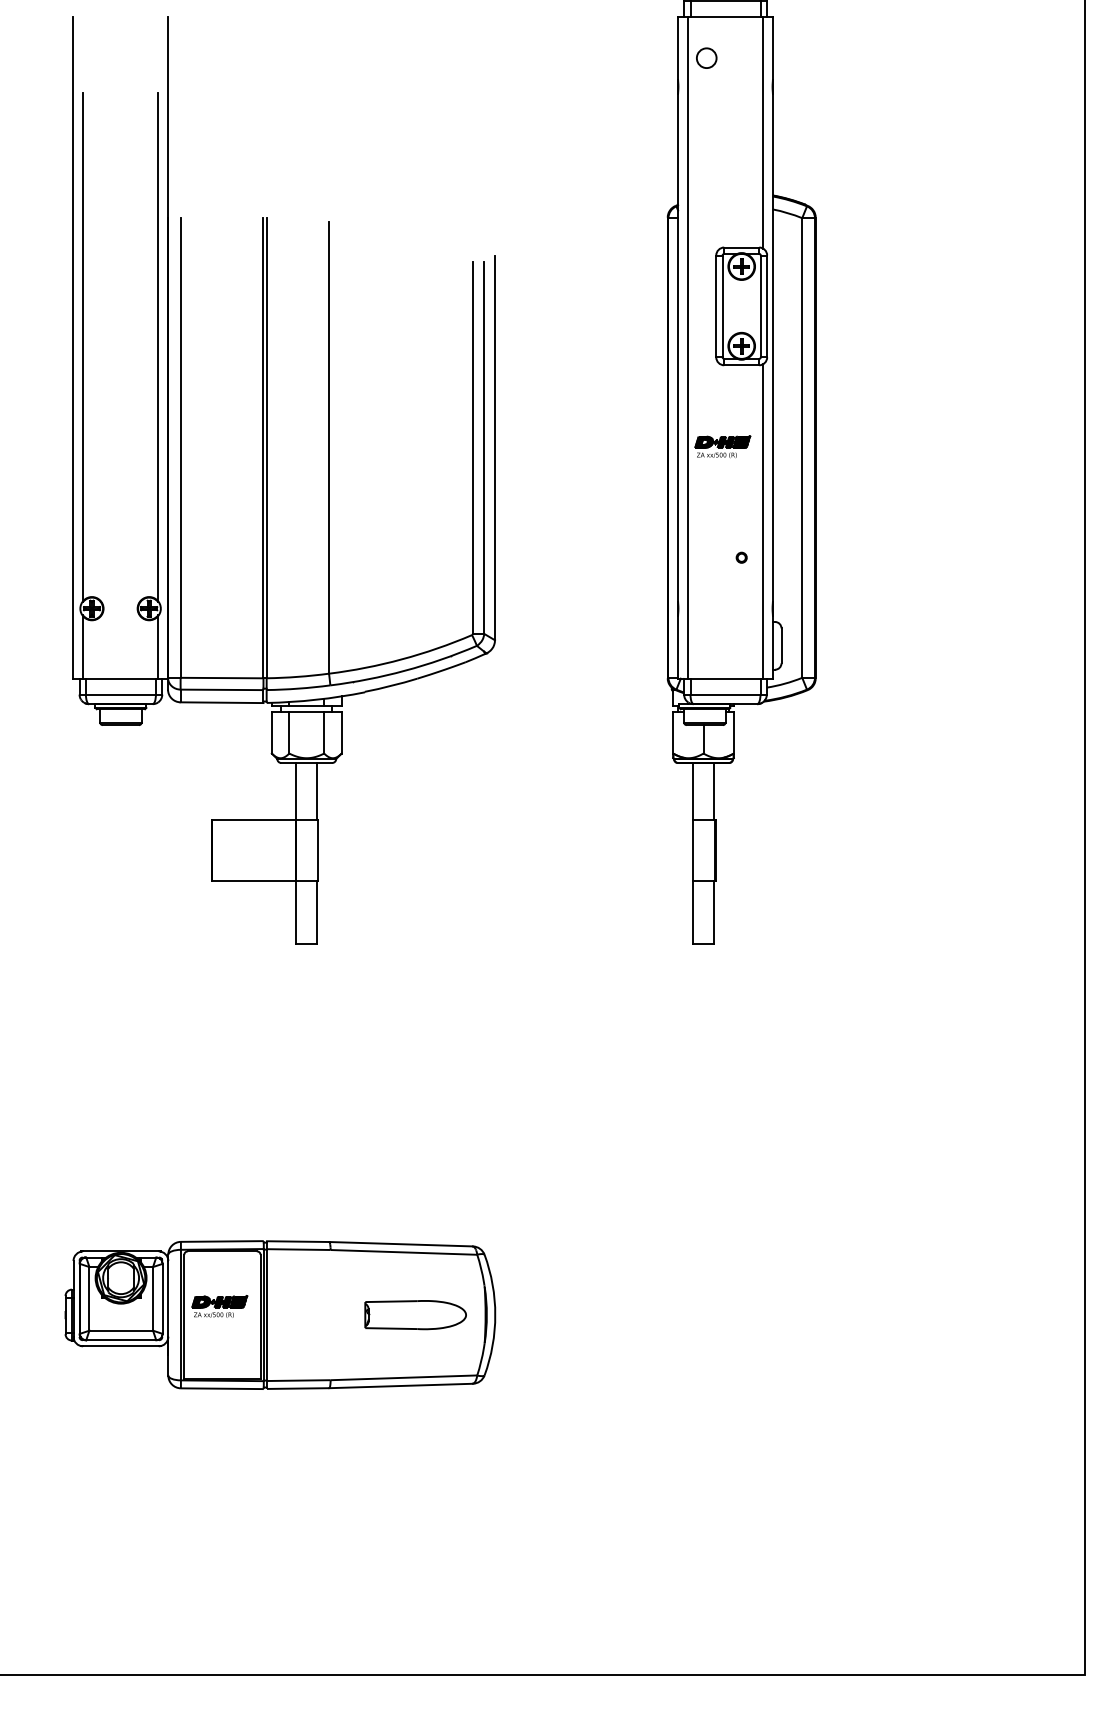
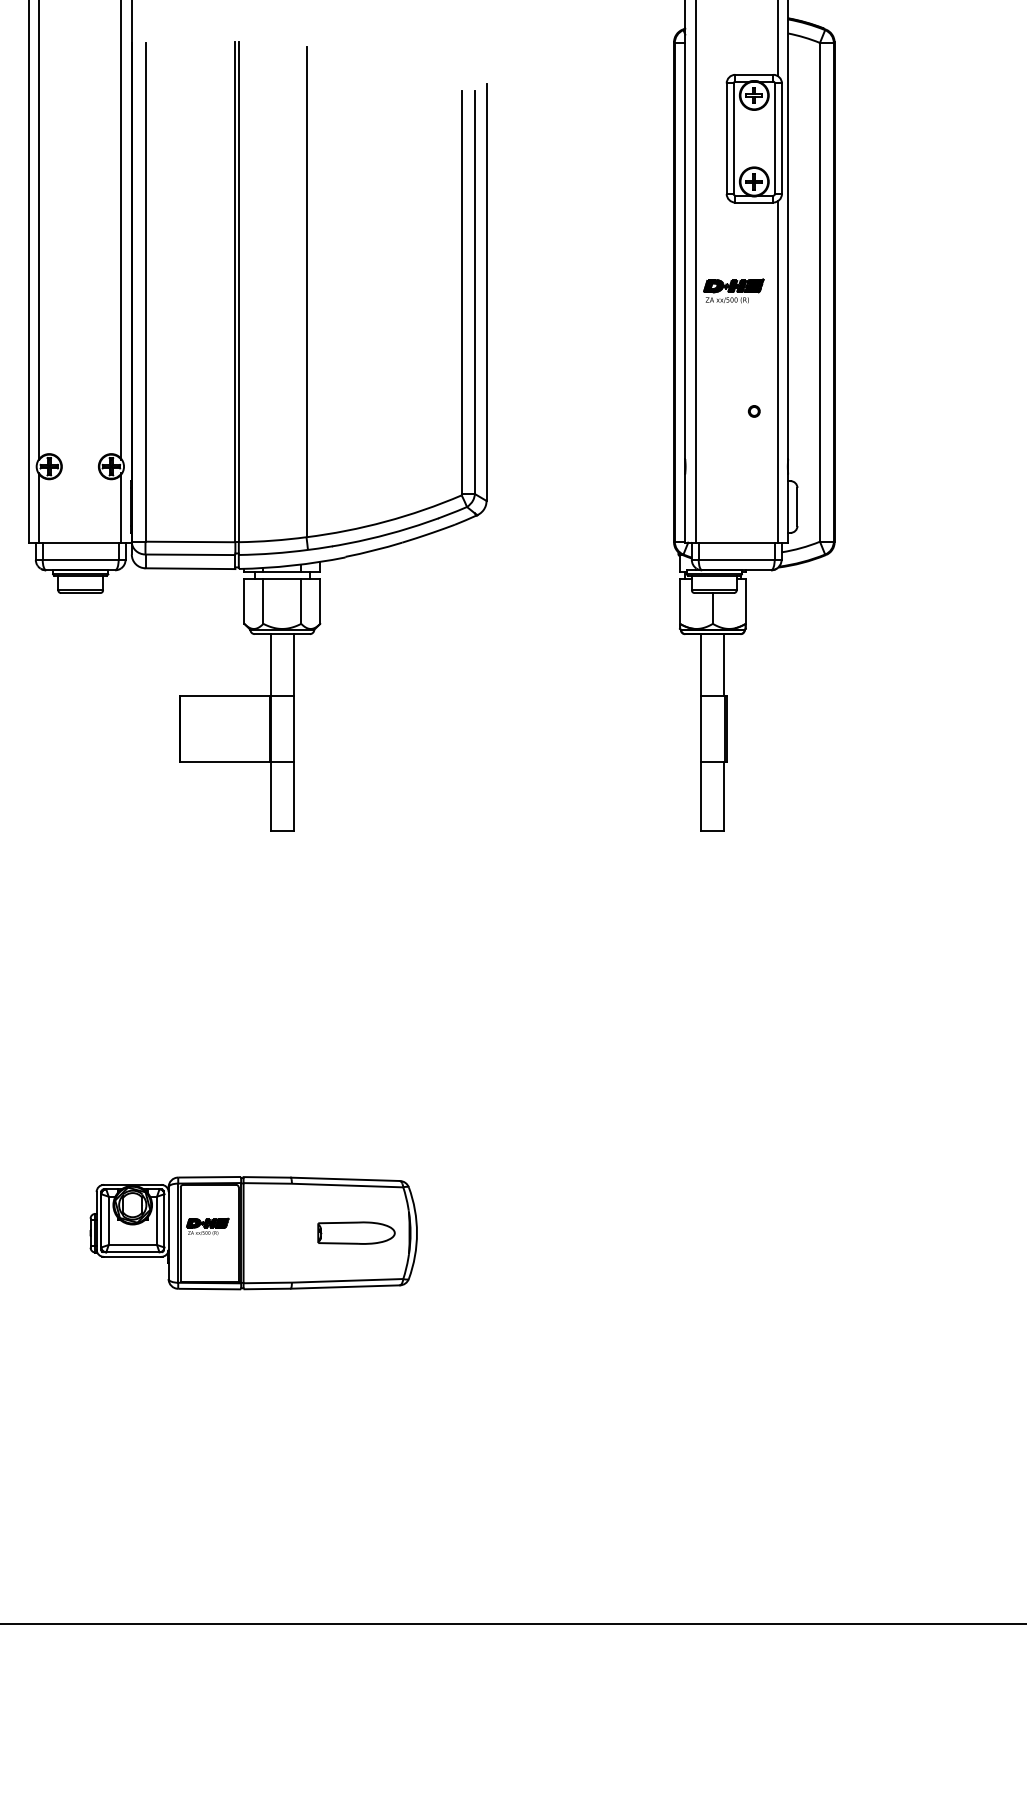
part: (280, 1314) -> (253, 1232), size x0.7

